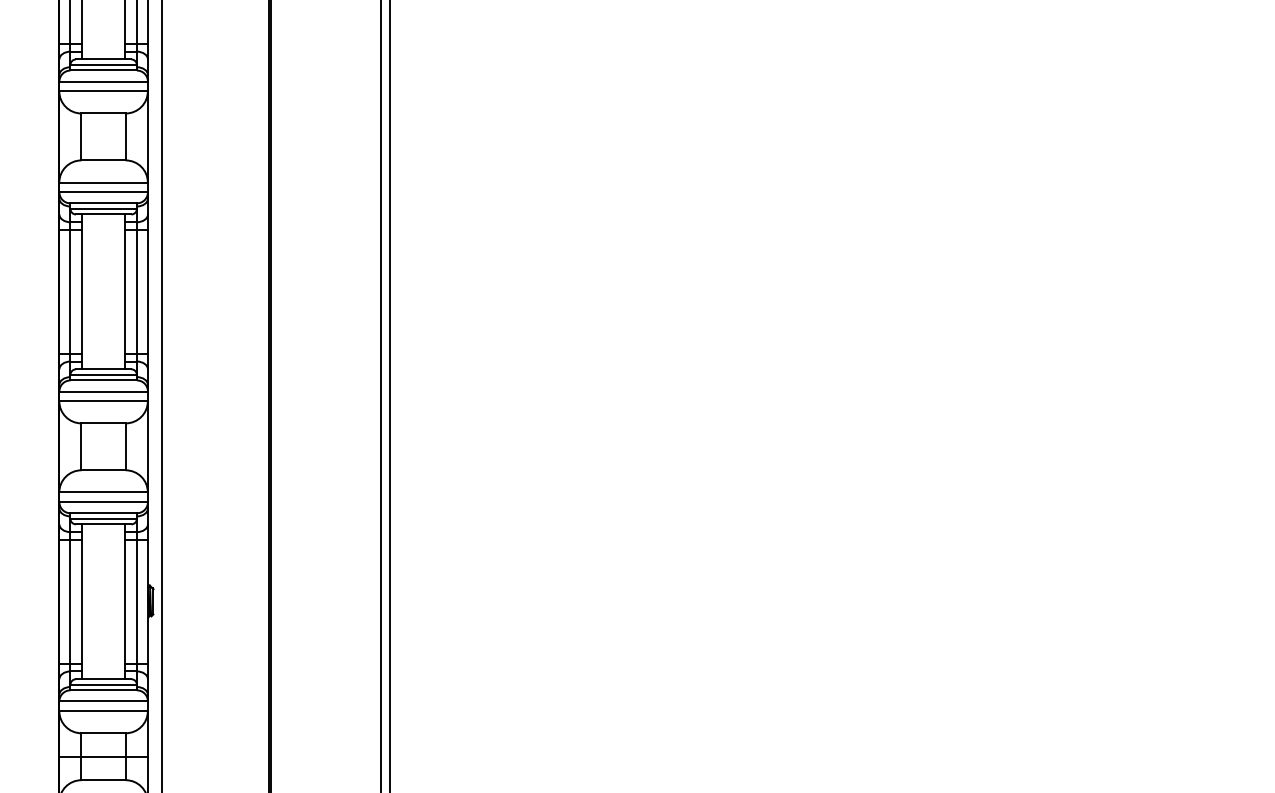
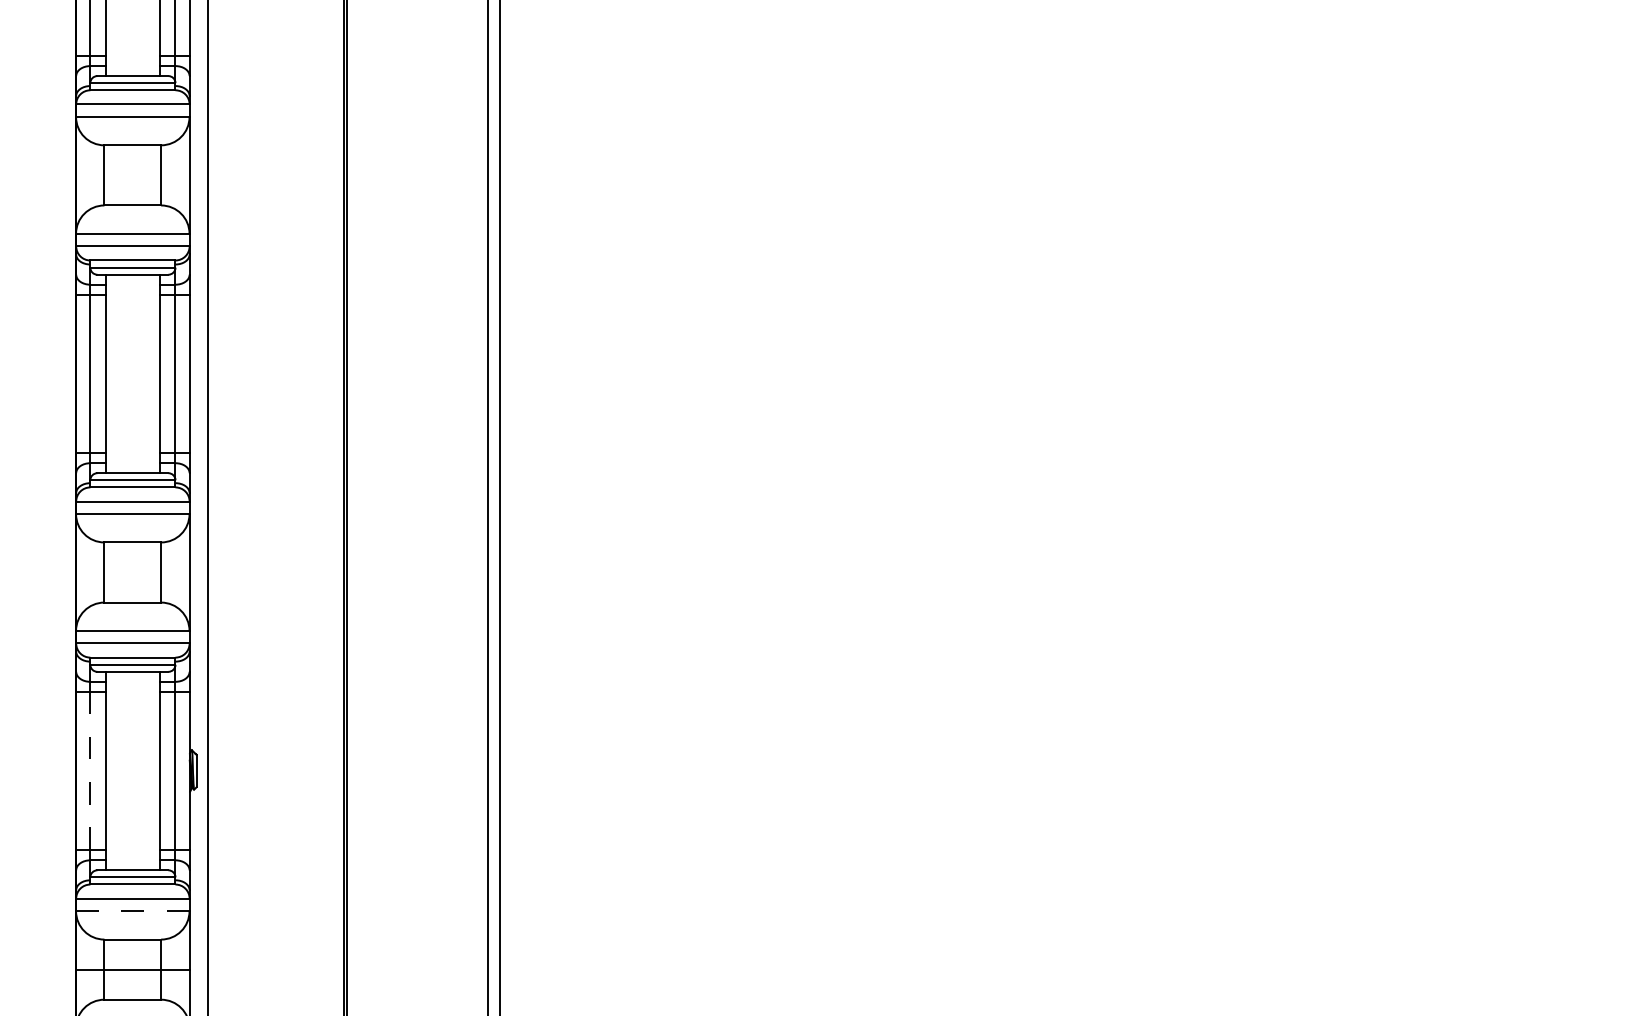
line: (70, 601) -> (90, 770), solid -> dashed
line: (104, 711) -> (133, 911), solid -> dashed

